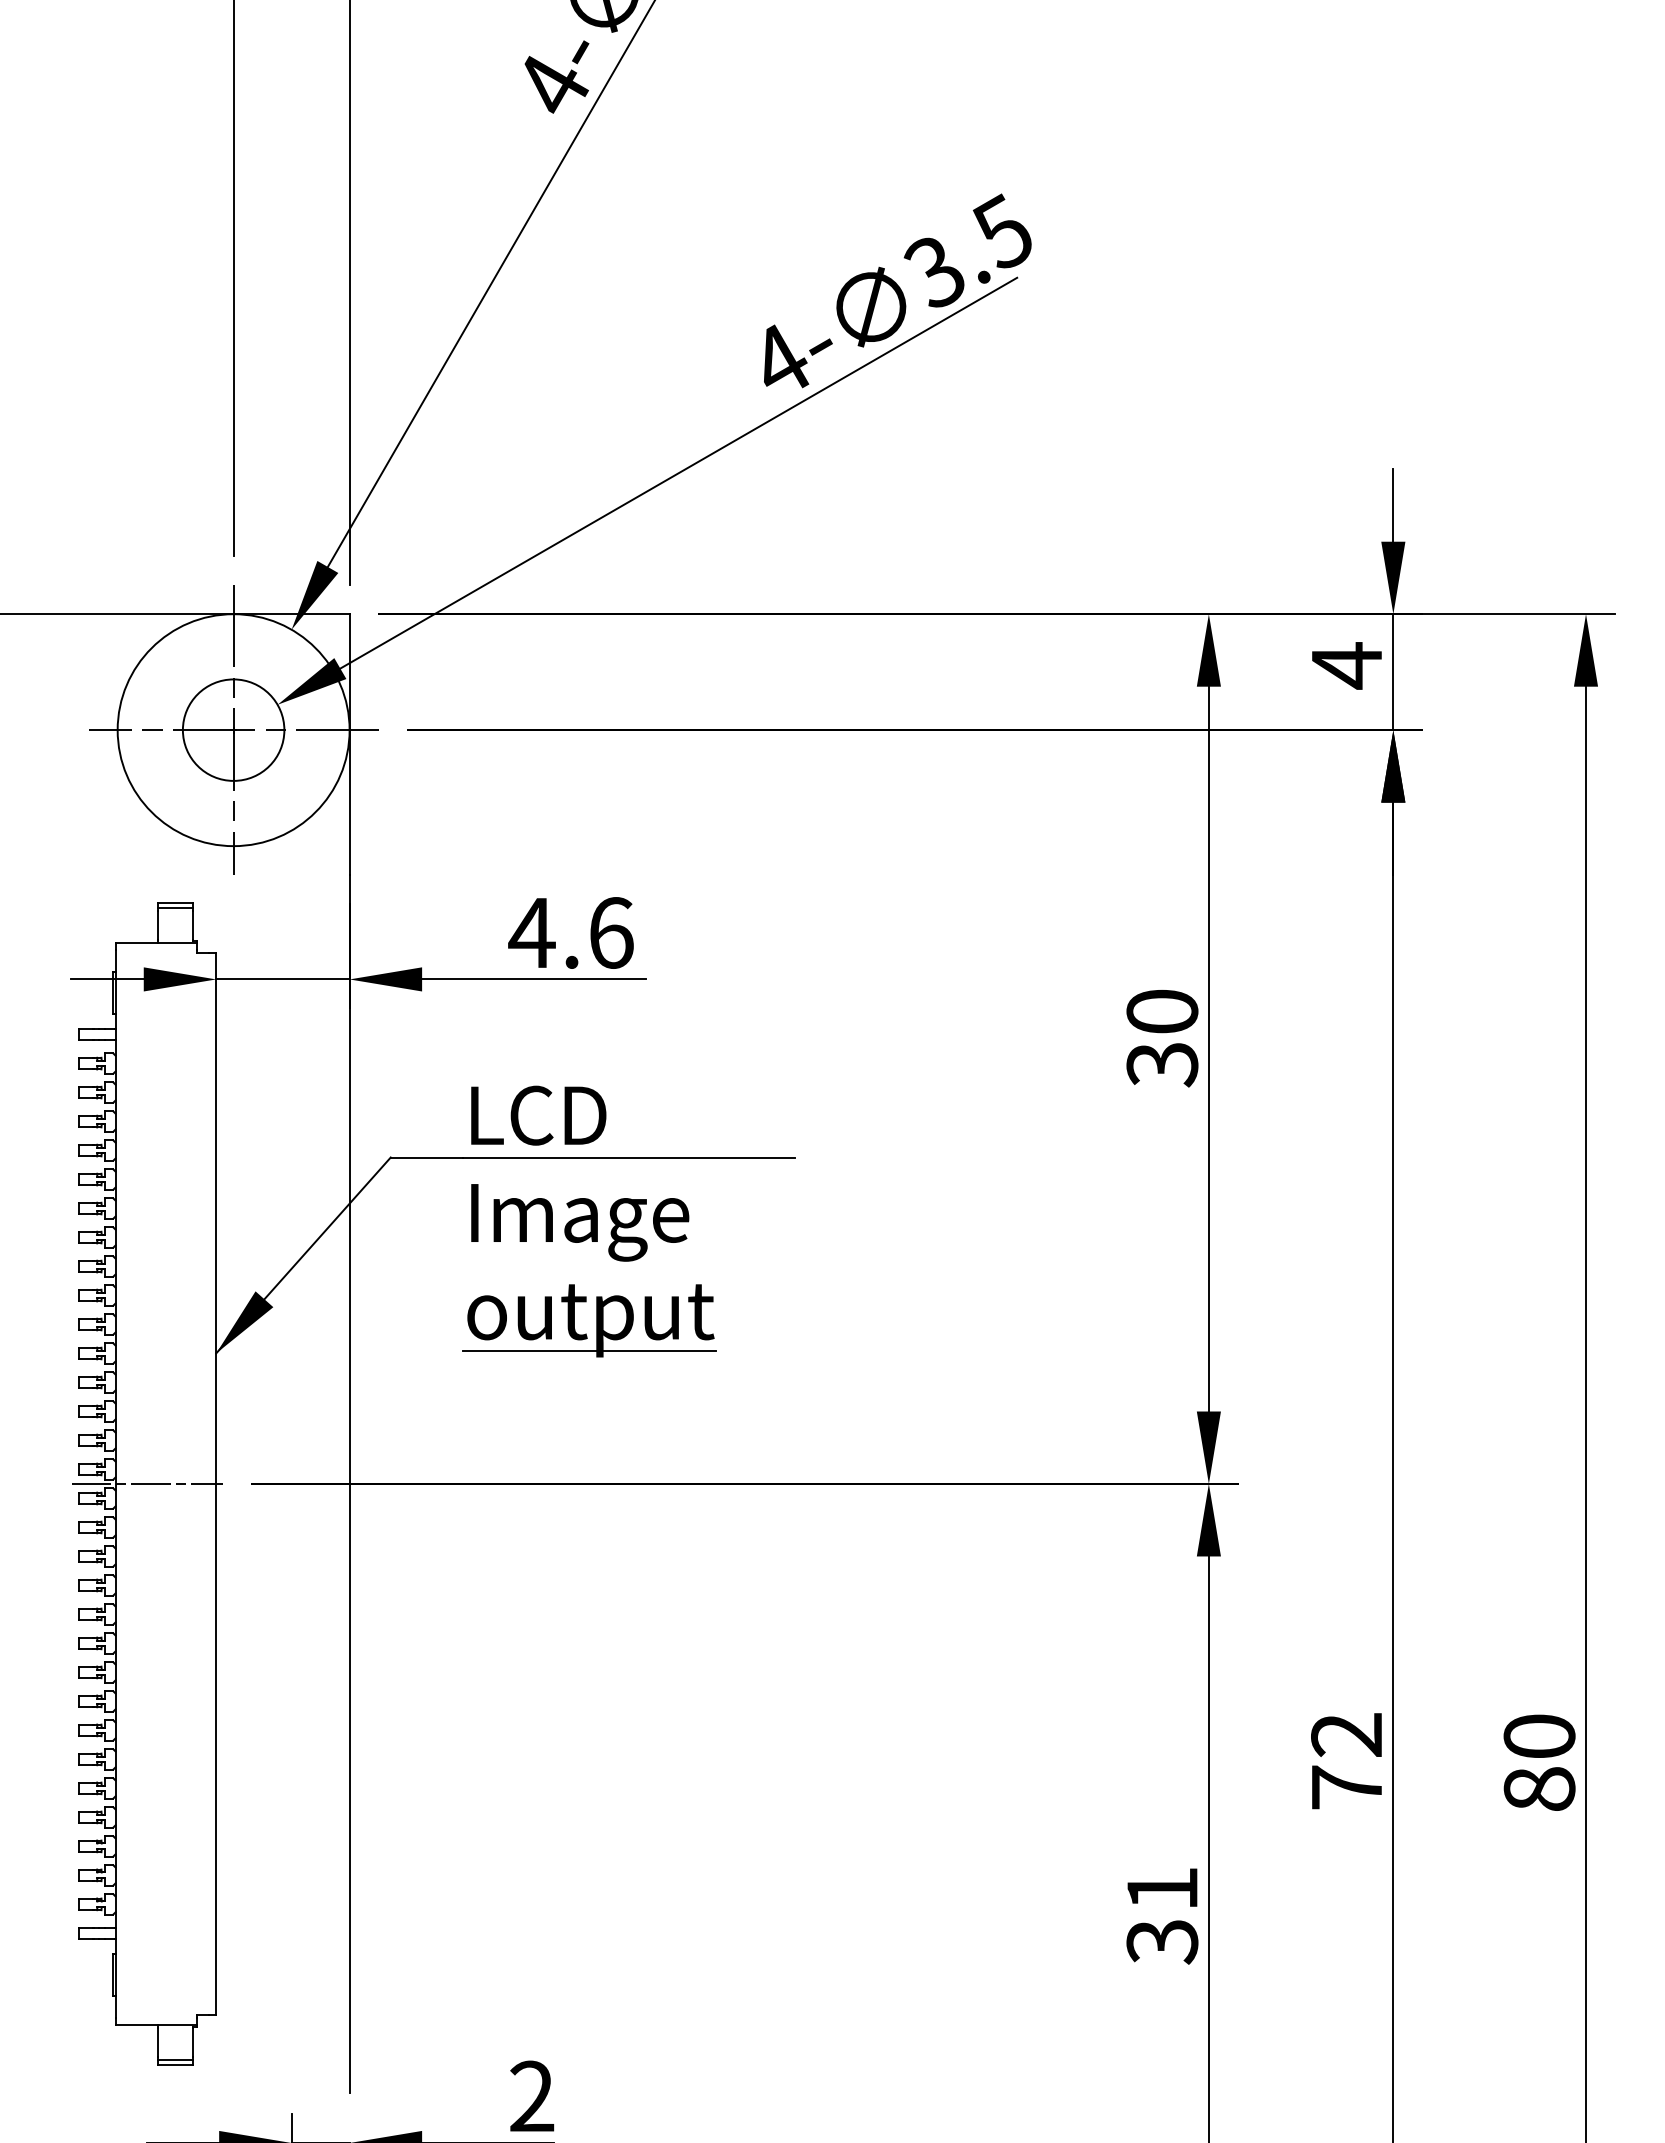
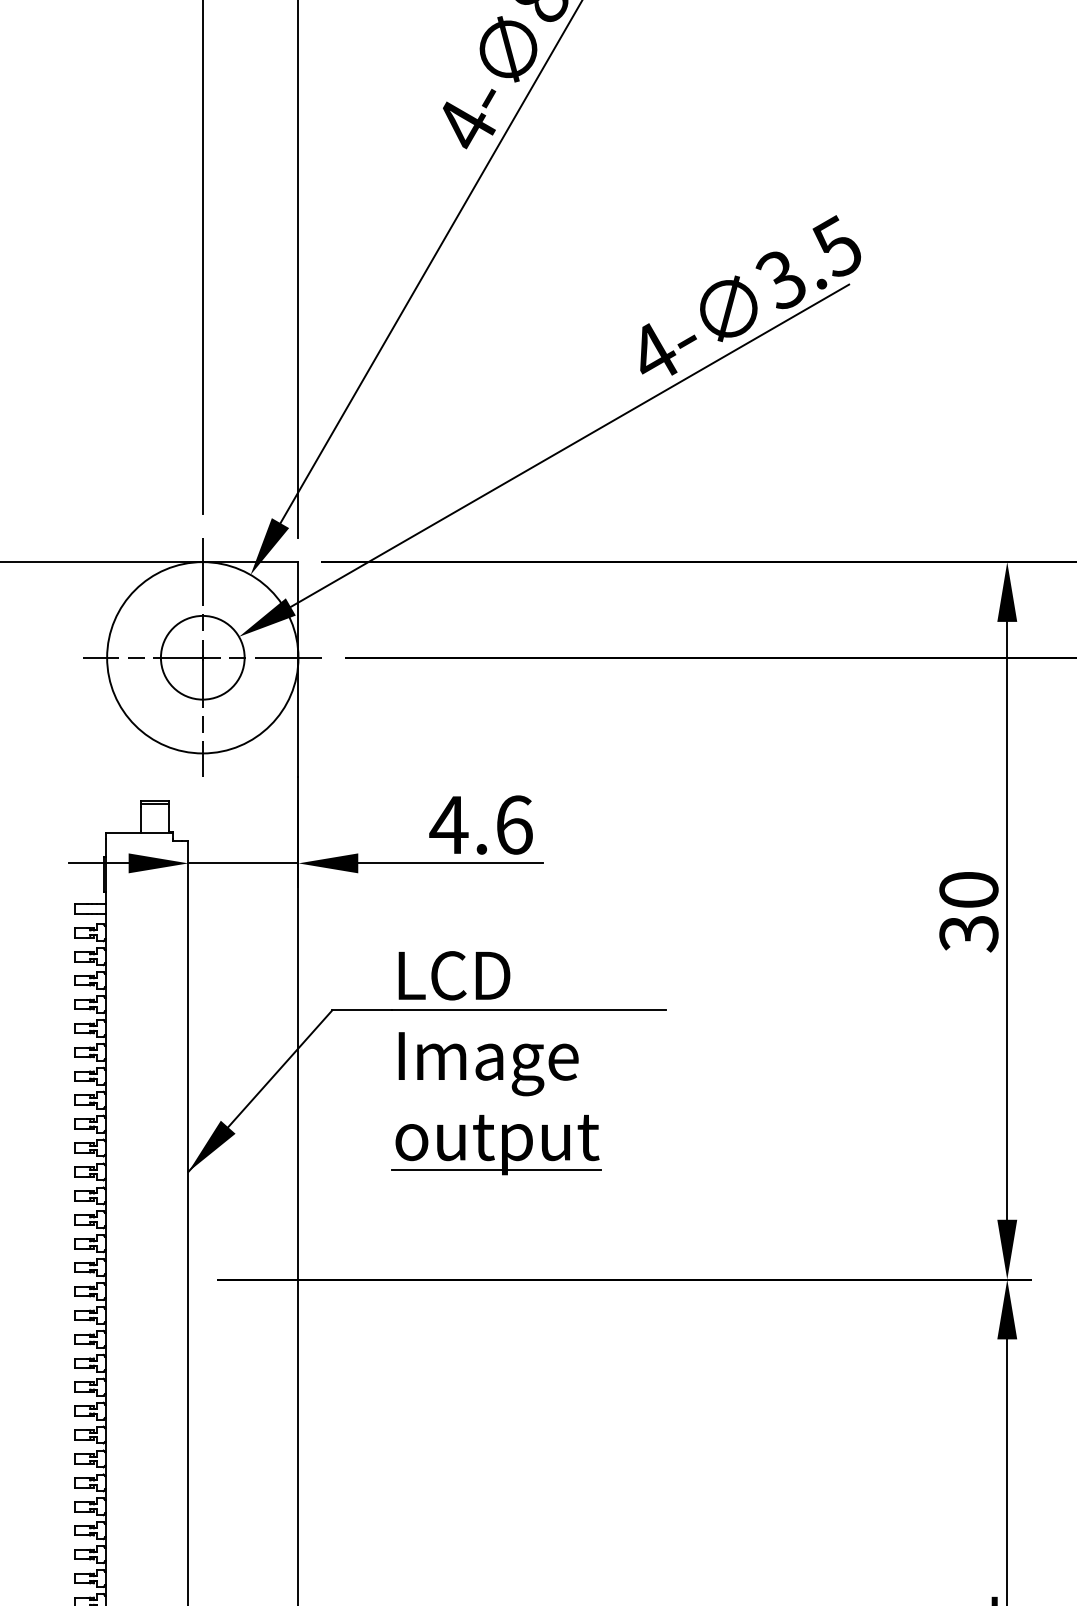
line: (147, 1483) -> (131, 1279), removed

